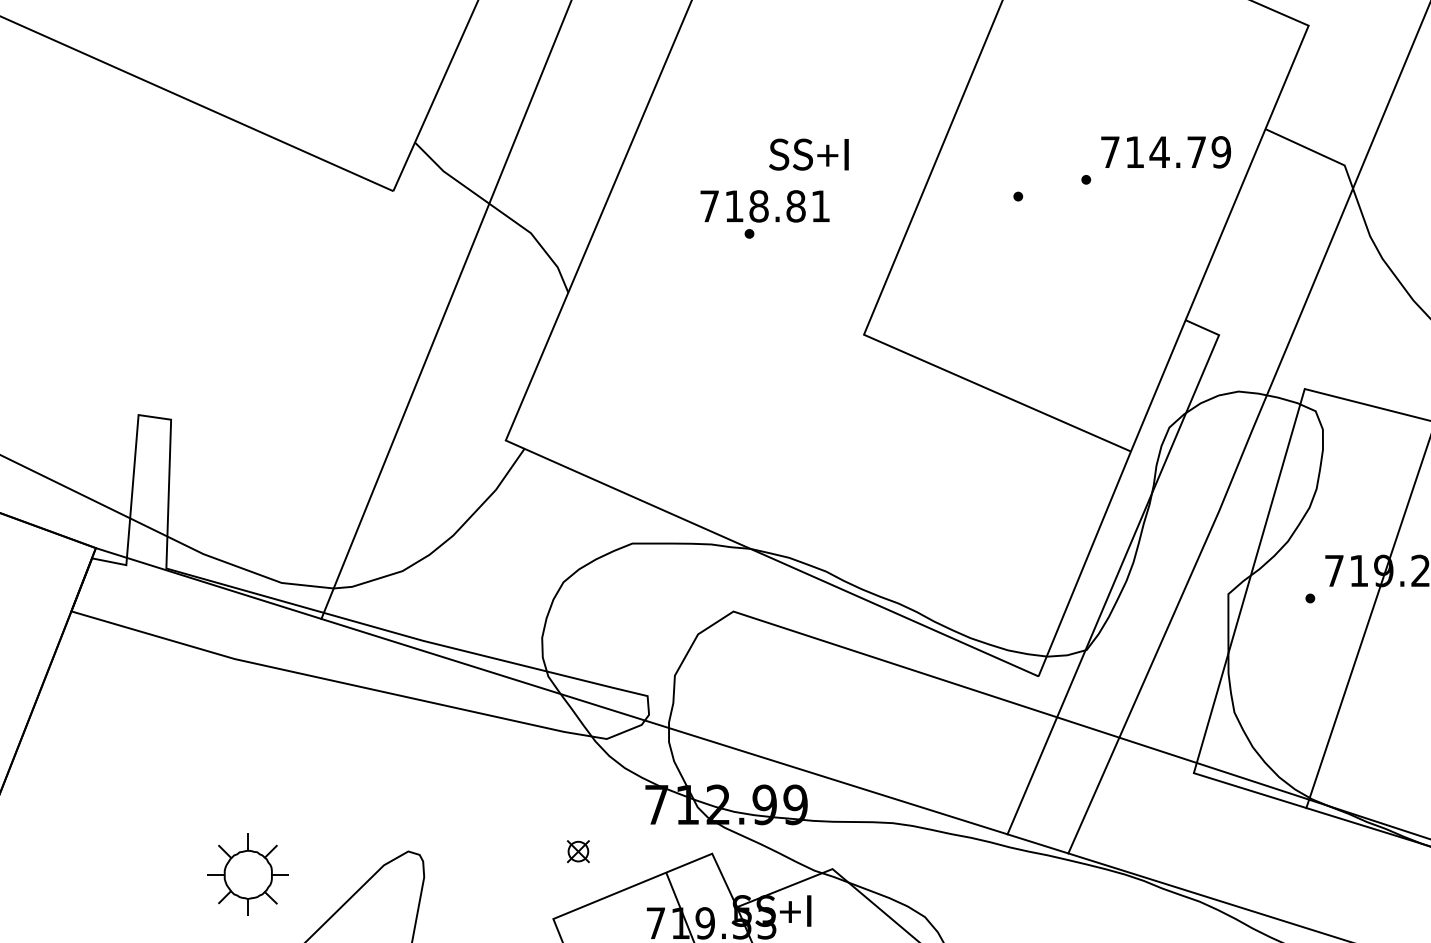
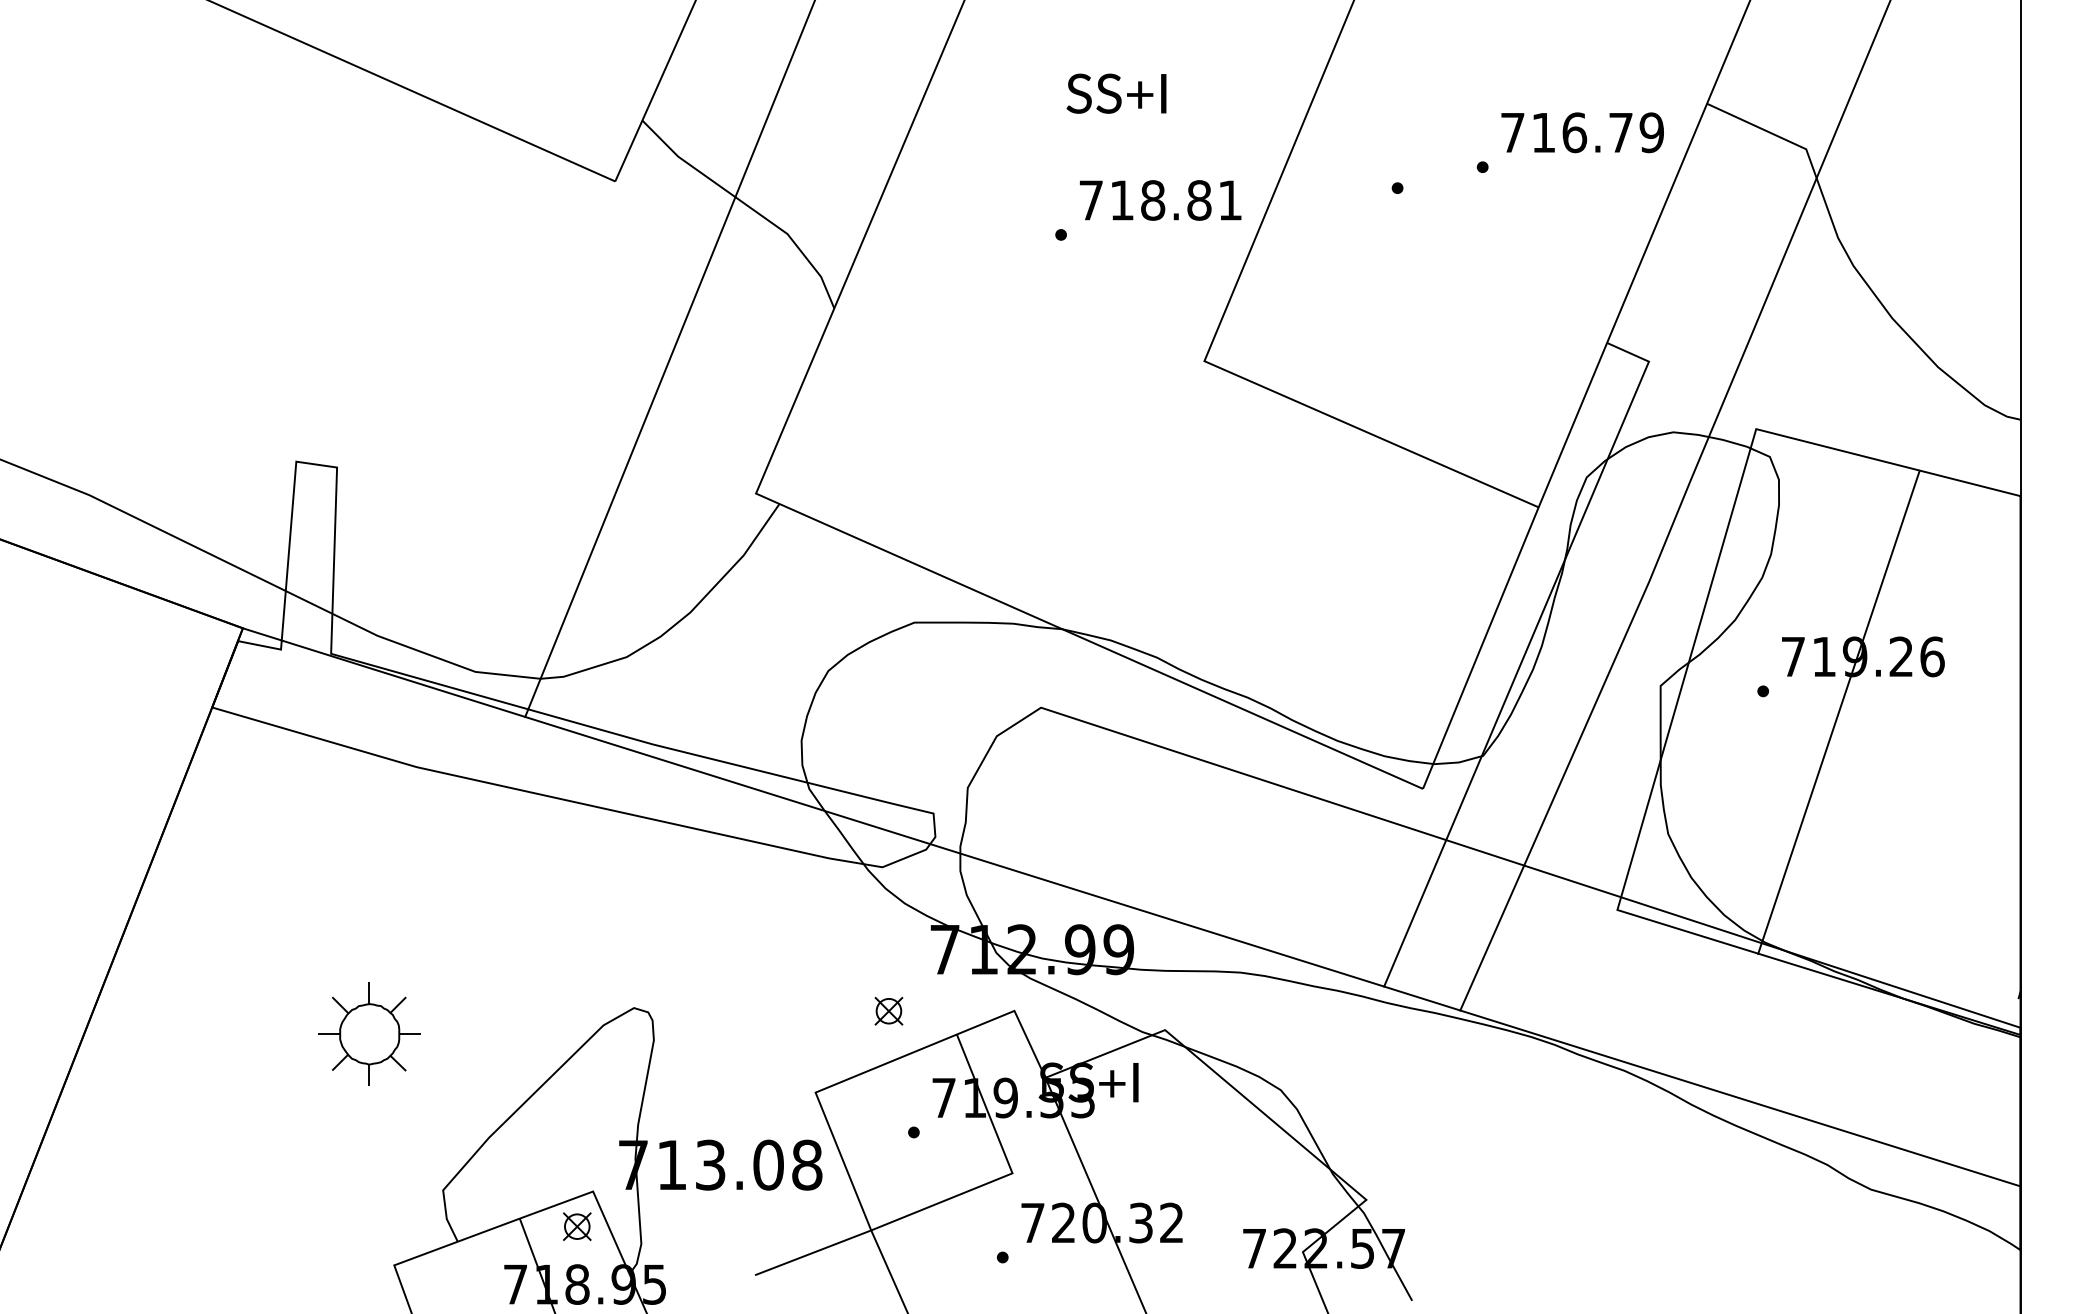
text: (1159, 152) -> (1574, 132), 714.79 -> 716.79
text: (808, 154) -> (1116, 93), moved
text: (764, 206) -> (1160, 200), moved
part: (578, 851) -> (888, 1010), moved
part: (248, 874) -> (369, 1033), moved

